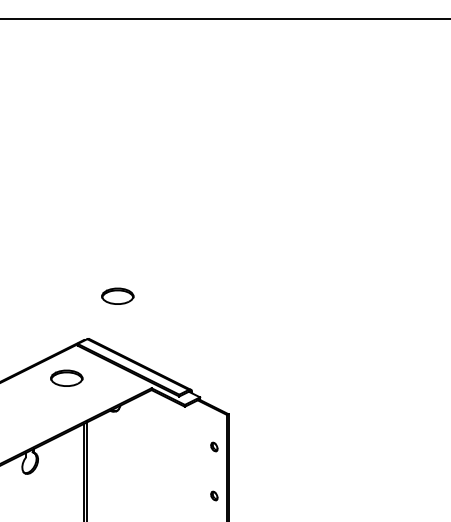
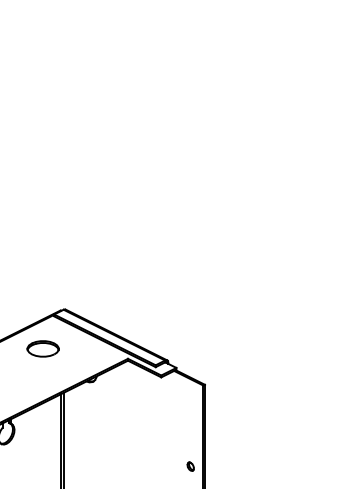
part: (117, 295) -> (93, 266), removed
part: (214, 446) -> (190, 417), removed

